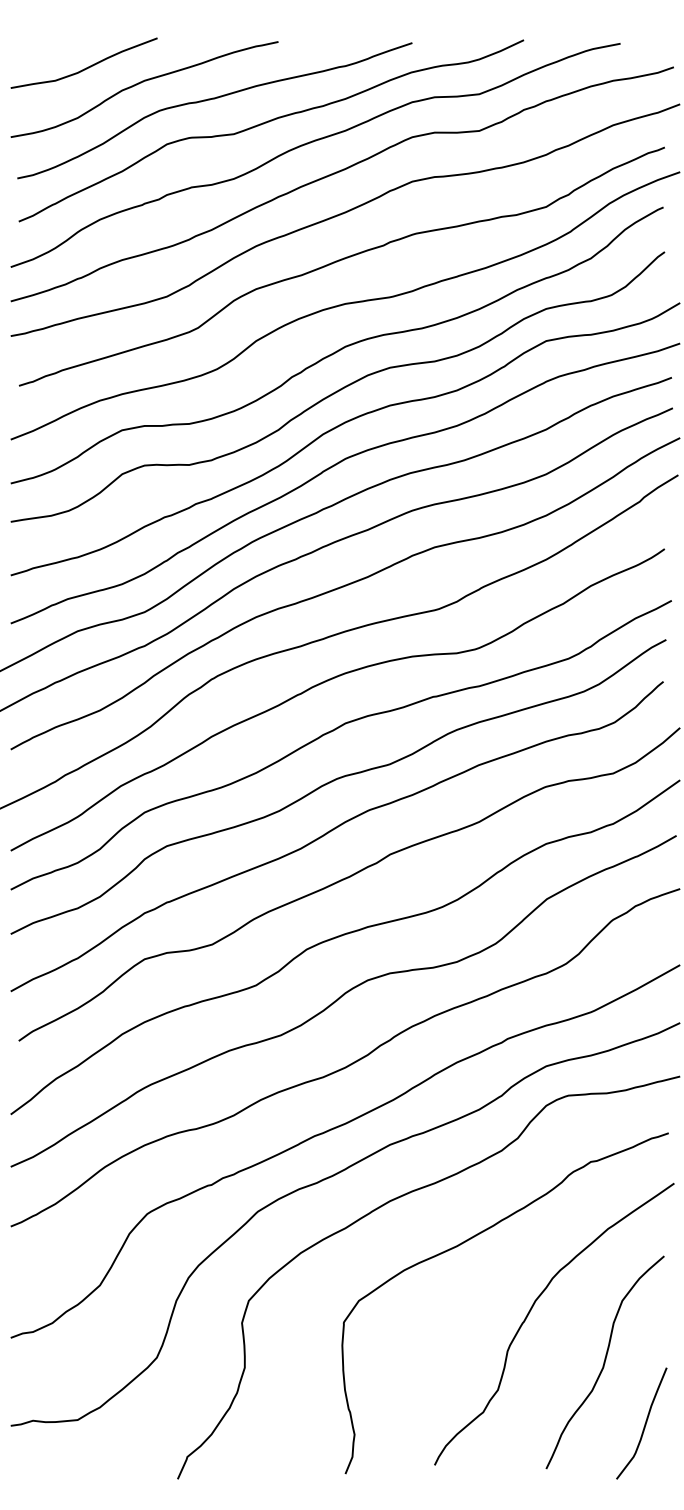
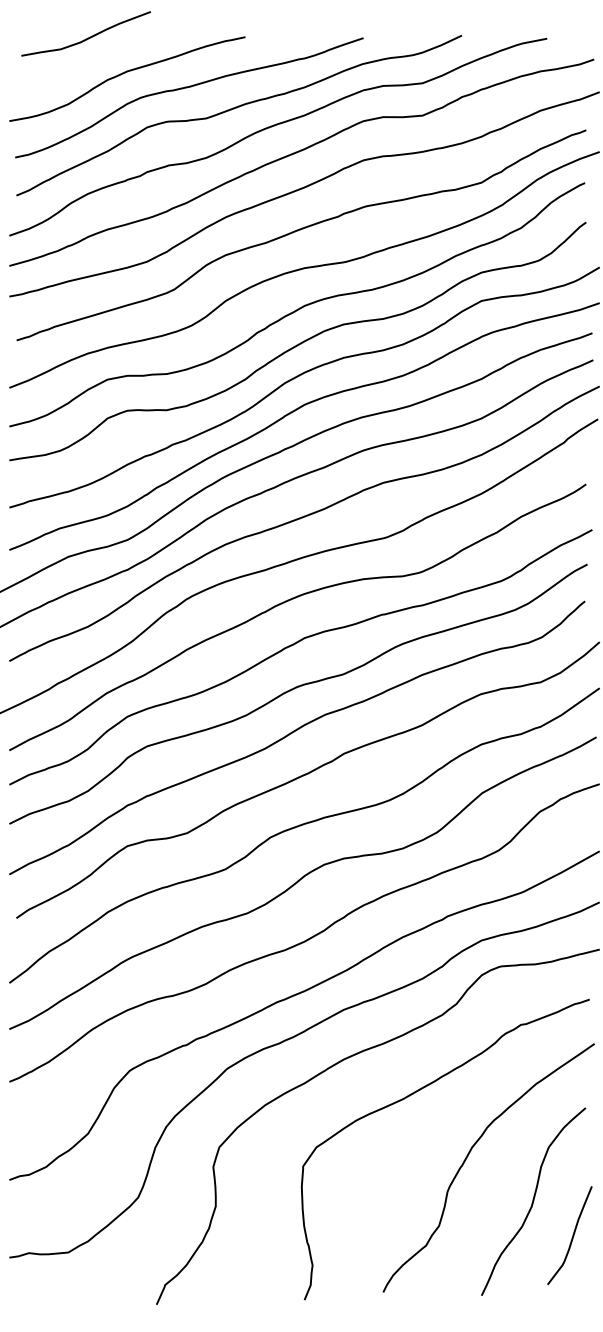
curve: (85, 67) -> (87, 37), moved
curve: (643, 1425) -> (571, 1237), moved

